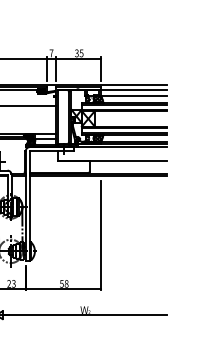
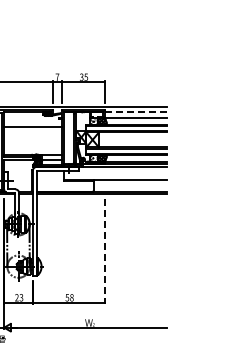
line: (133, 90) -> (135, 112), solid -> dashed
line: (101, 236) -> (105, 252), solid -> dashed

